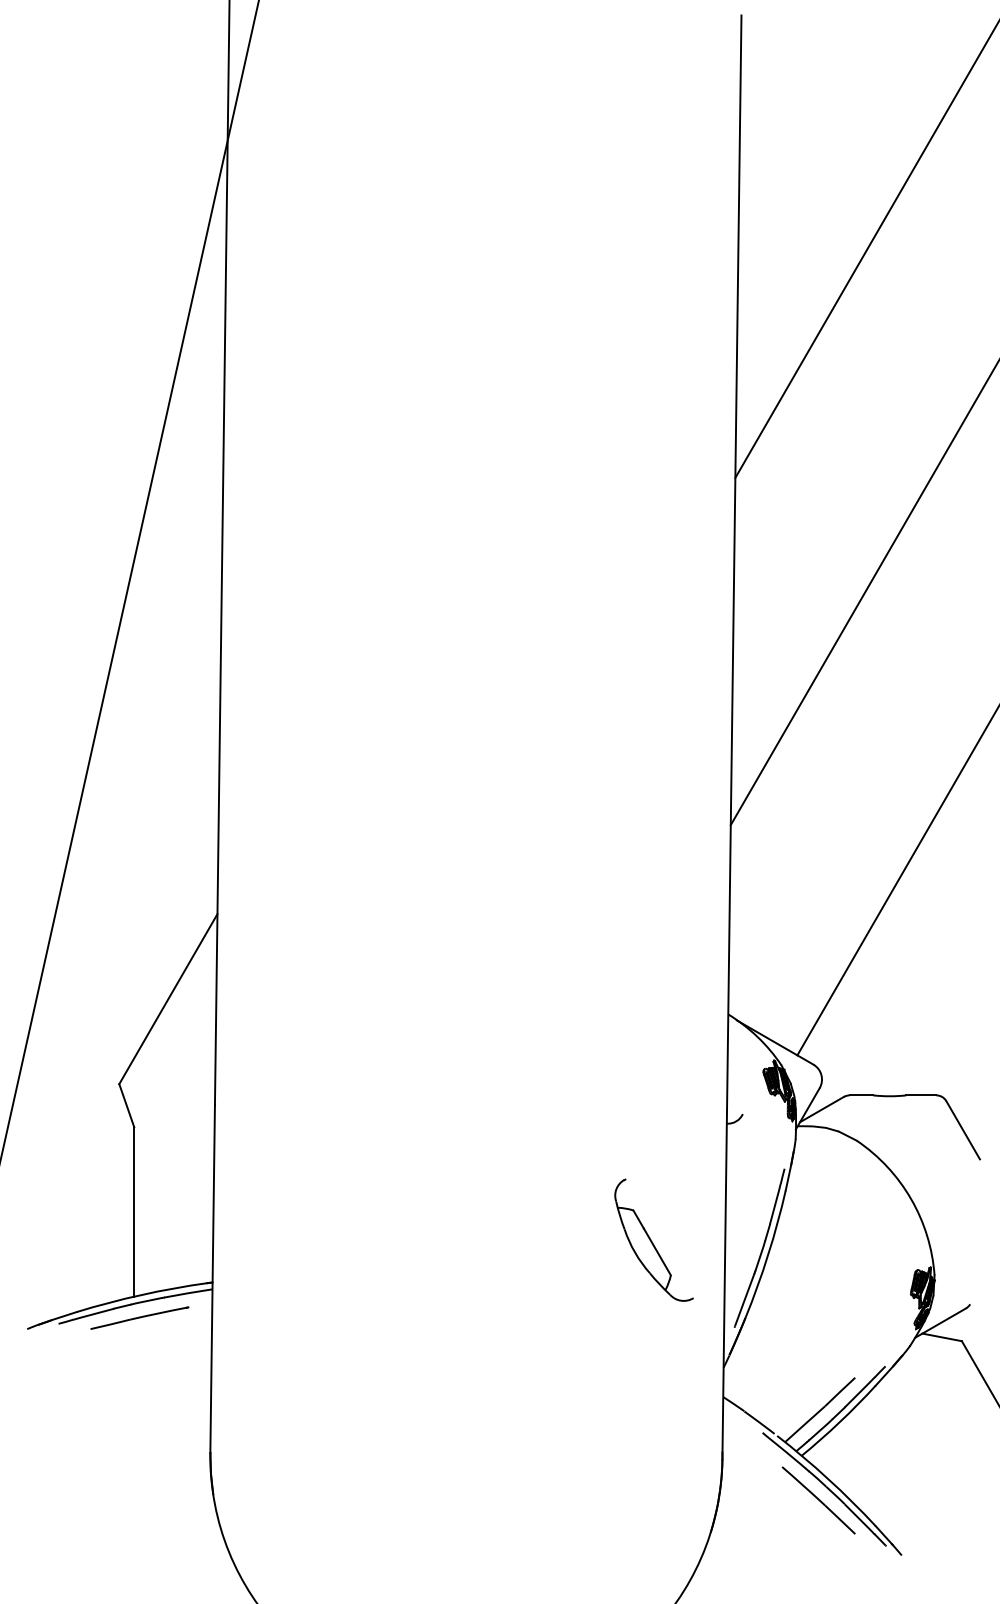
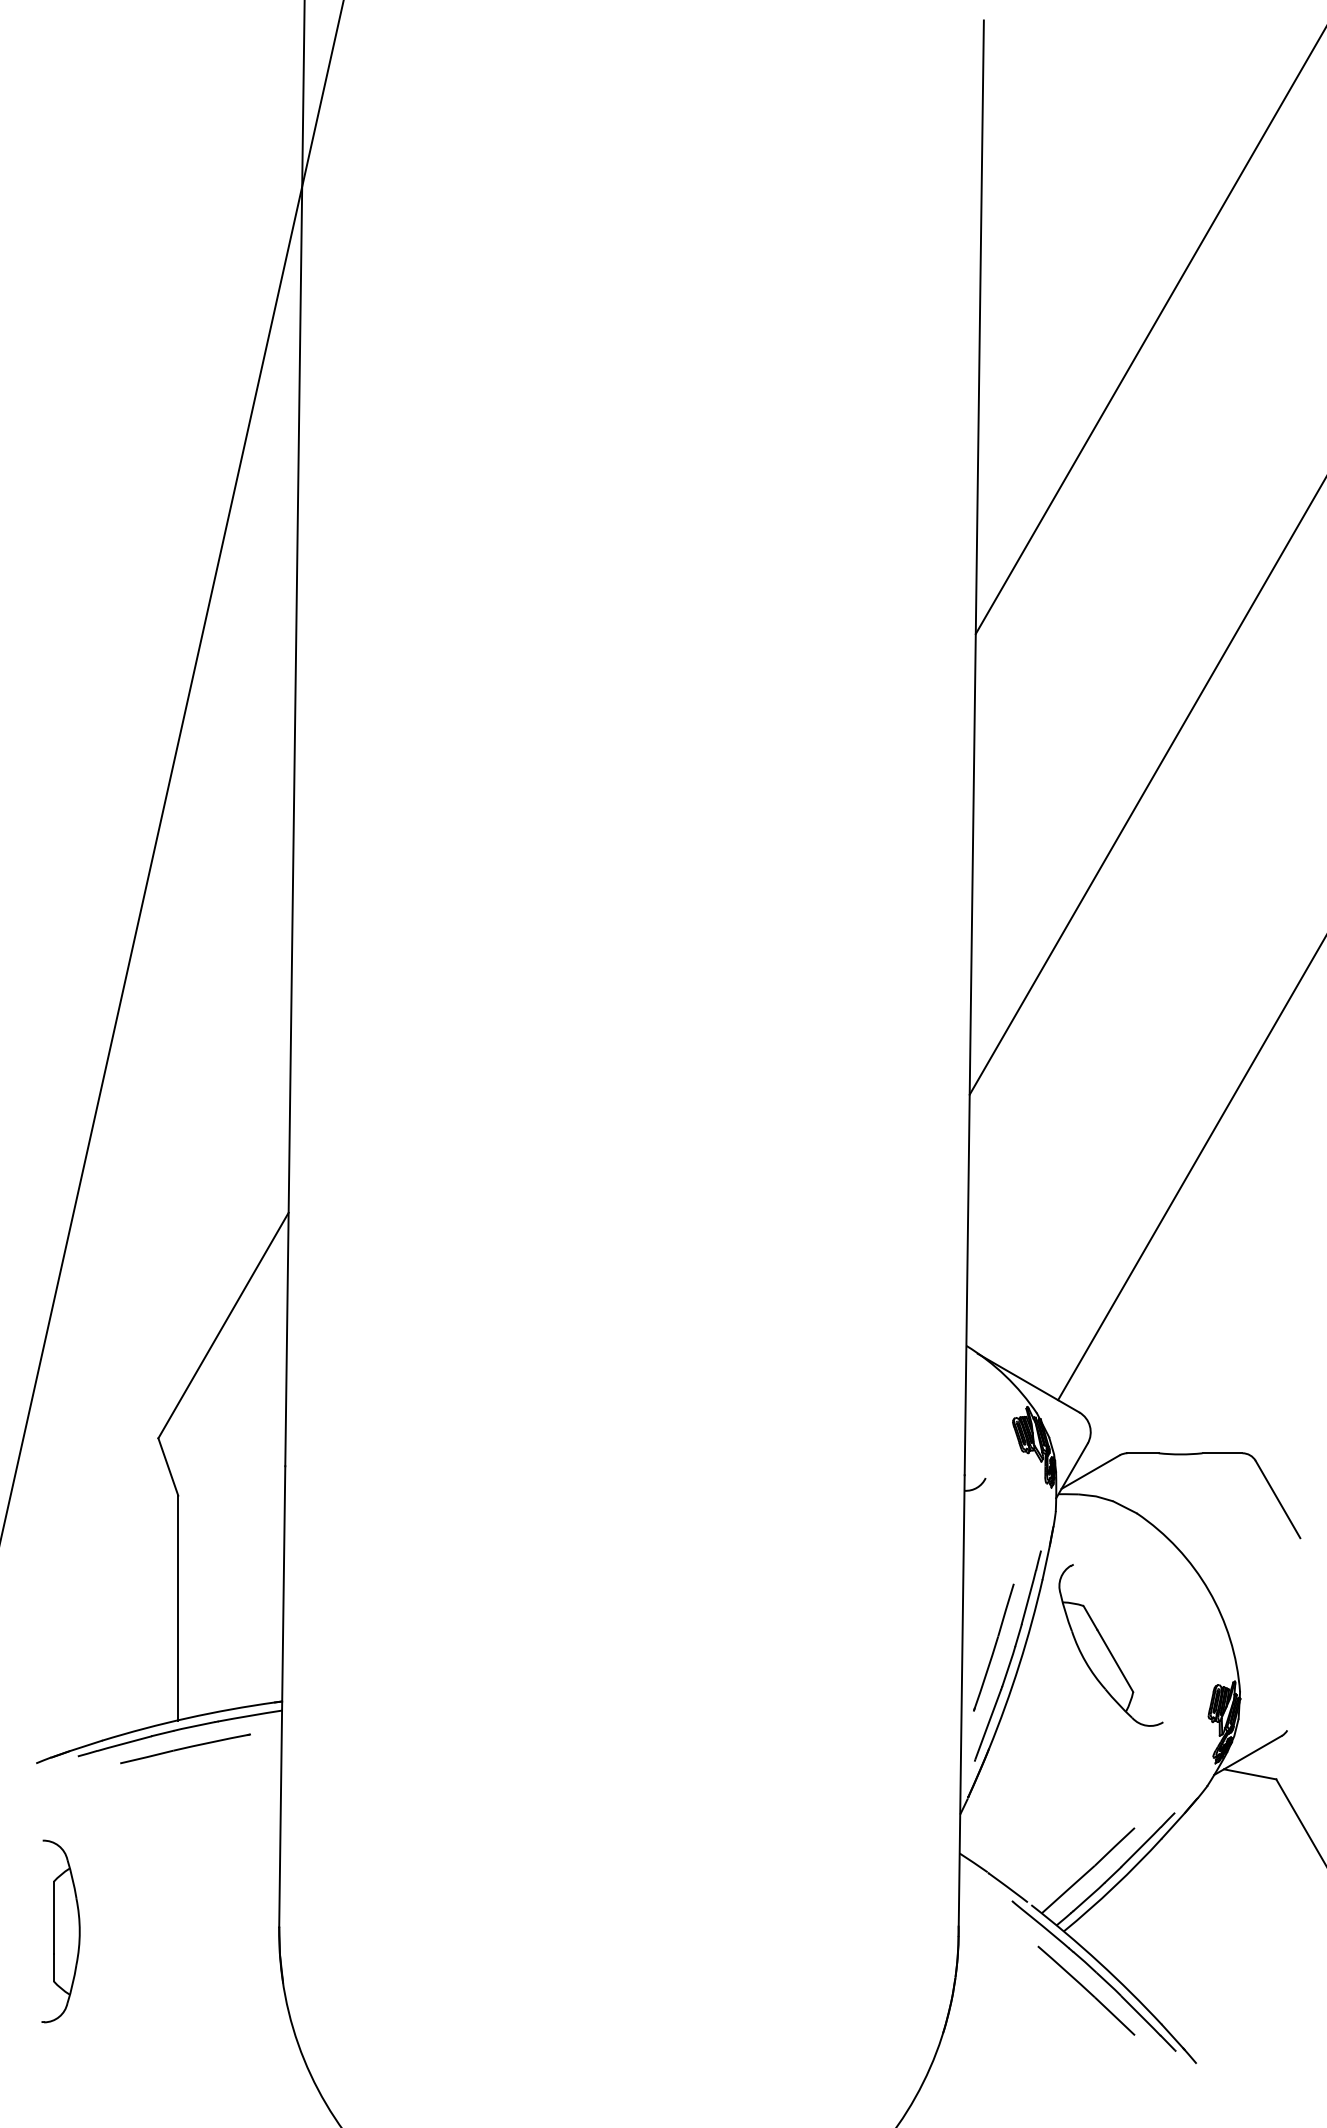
part: (653, 1240) -> (1110, 1645), moved
part: (748, 1241) -> (993, 1647), added
part: (45, 1455) -> (60, 1931), added

